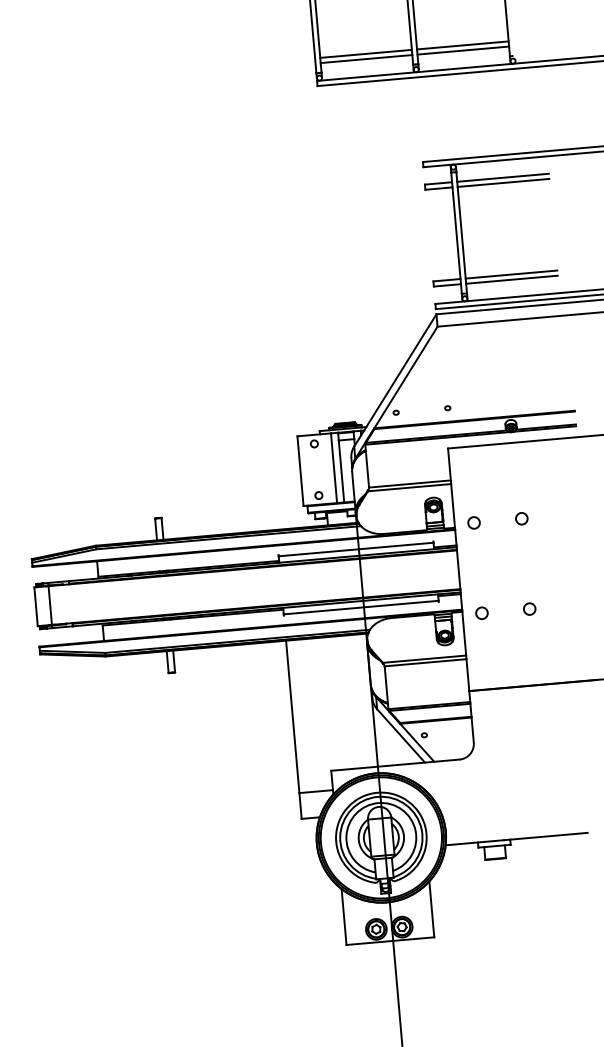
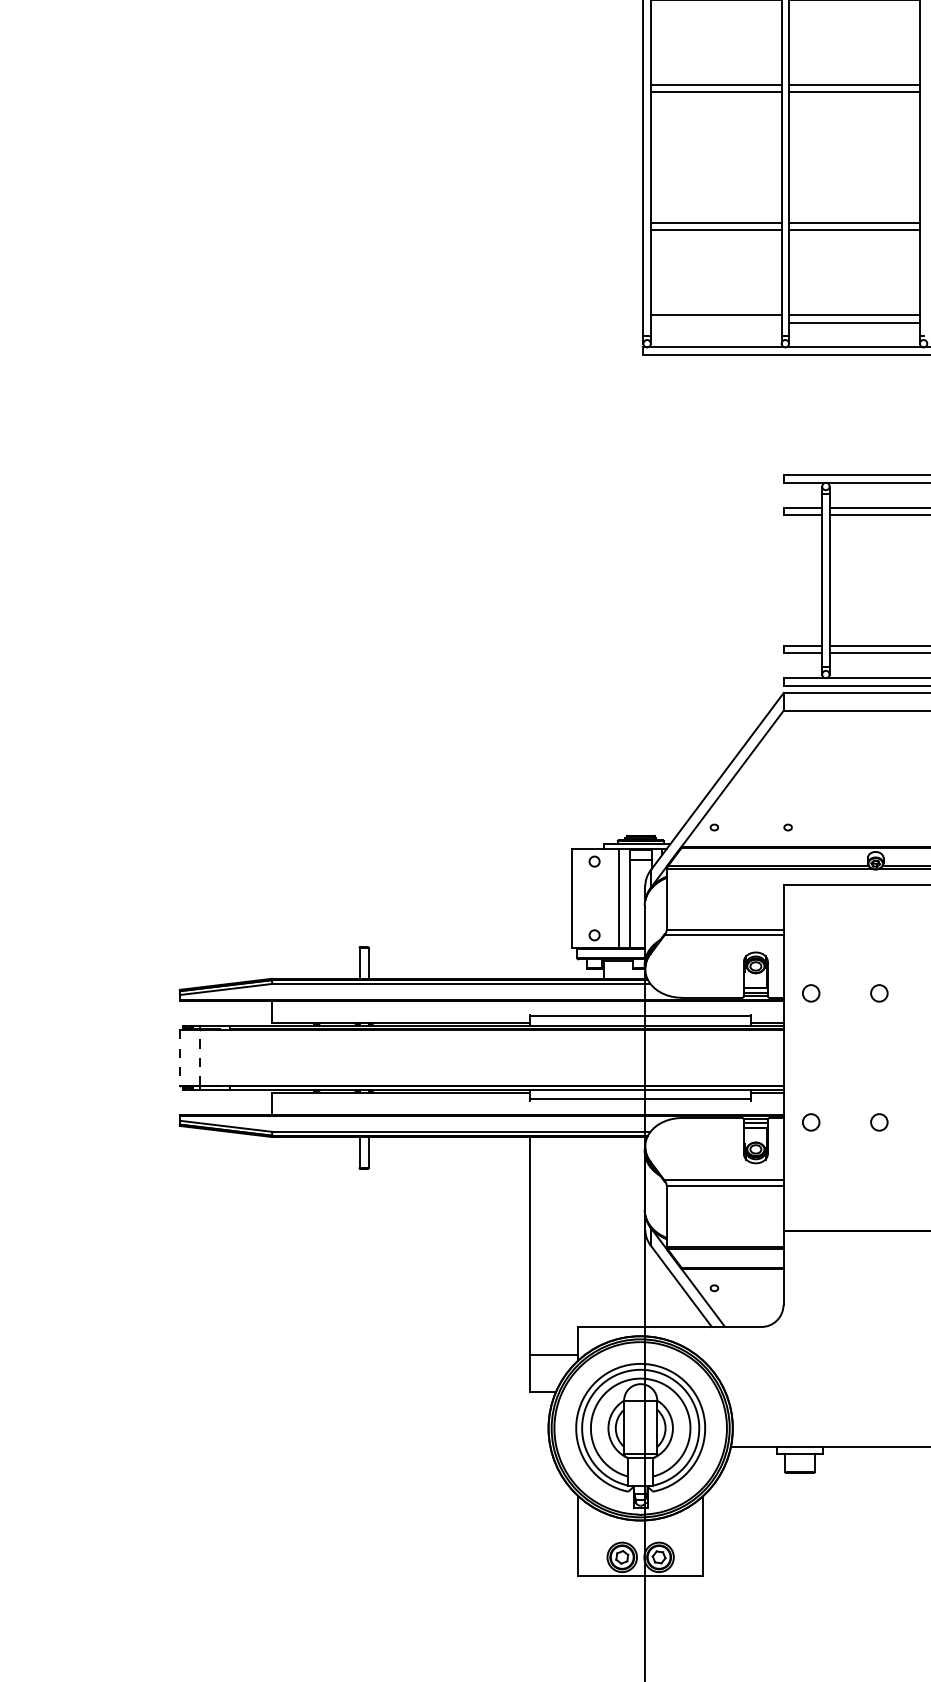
line: (366, 59) -> (715, 322), removed
line: (50, 605) -> (200, 1057), solid -> dashed
line: (35, 606) -> (179, 1057), solid -> dashed

